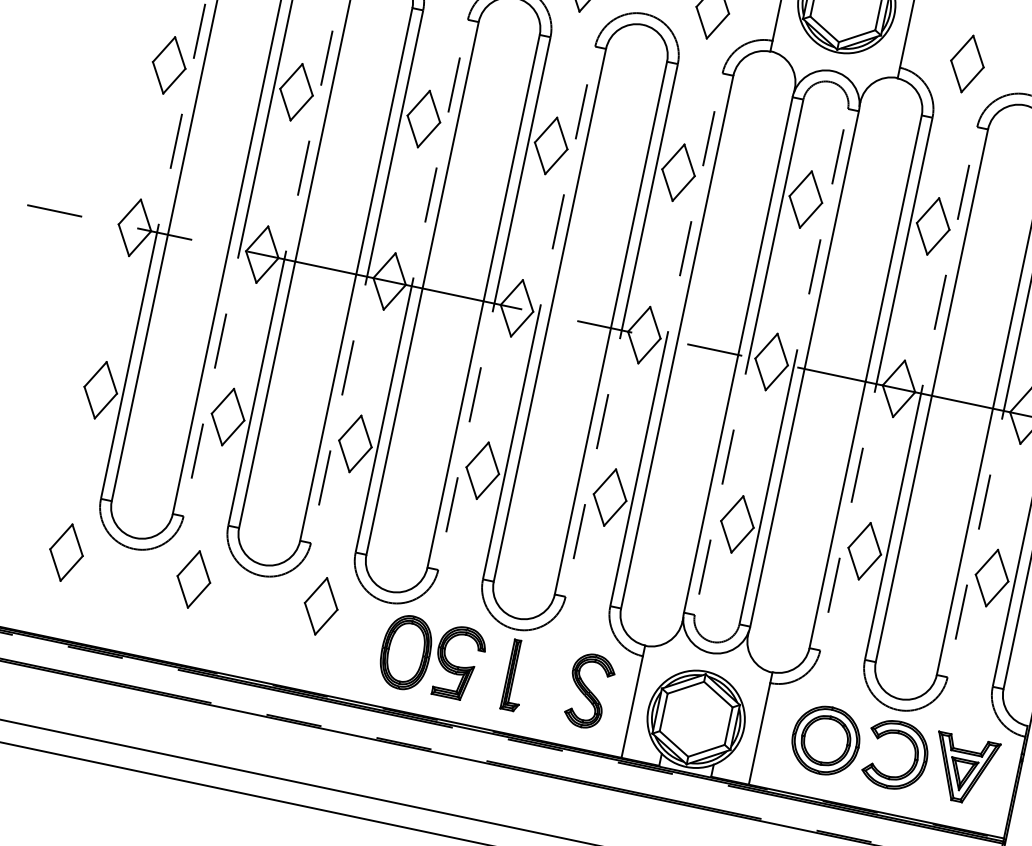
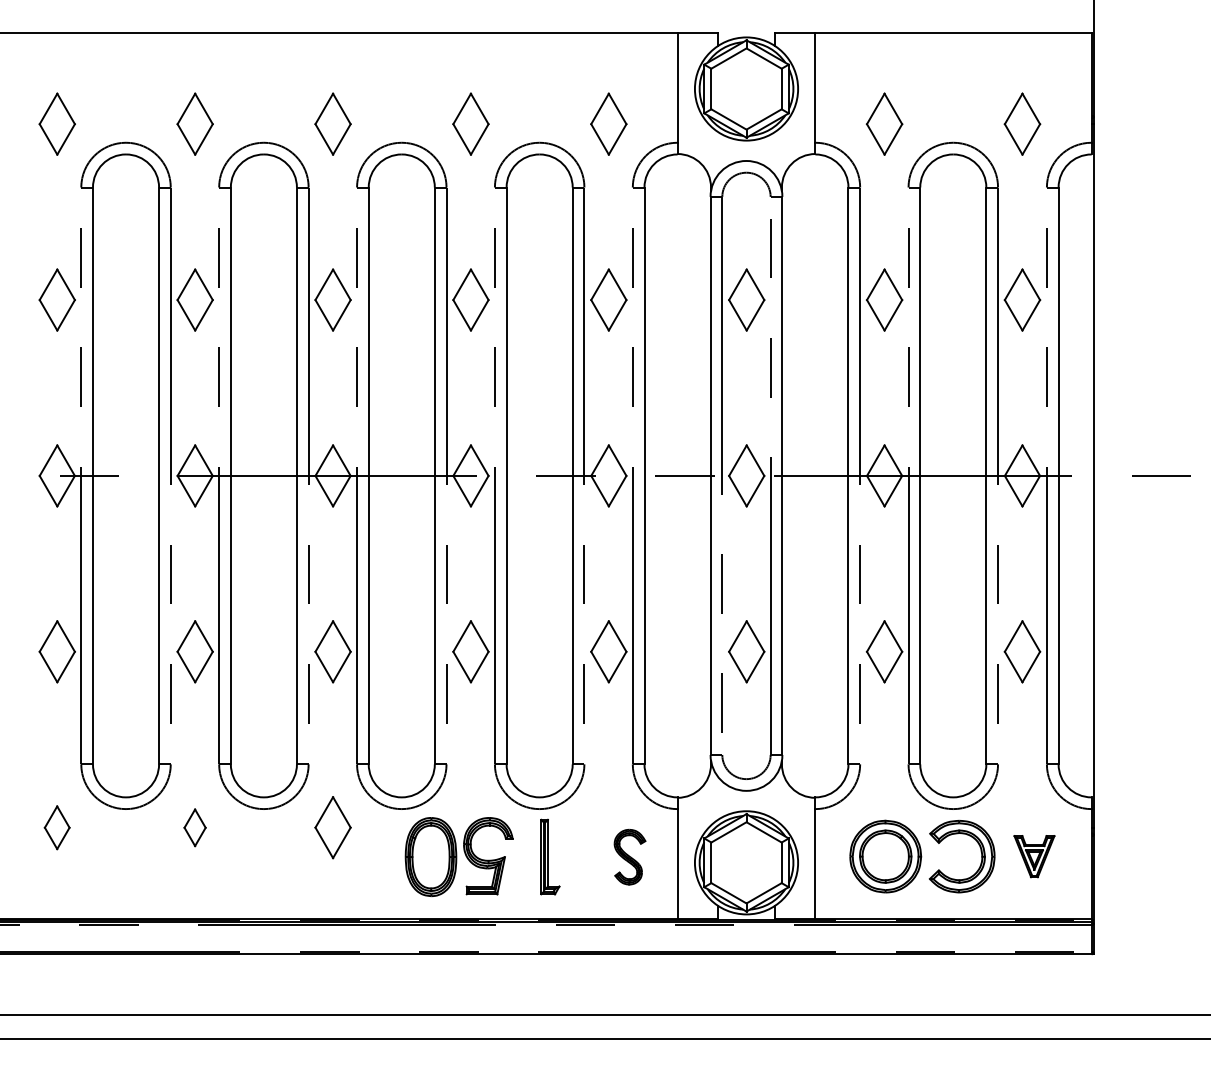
part: (65, 552) -> (56, 827), size x0.7
part: (193, 579) -> (194, 827), size x0.6
part: (589, 691) -> (629, 857), size x0.7
part: (963, 769) -> (1034, 856), size x0.6

